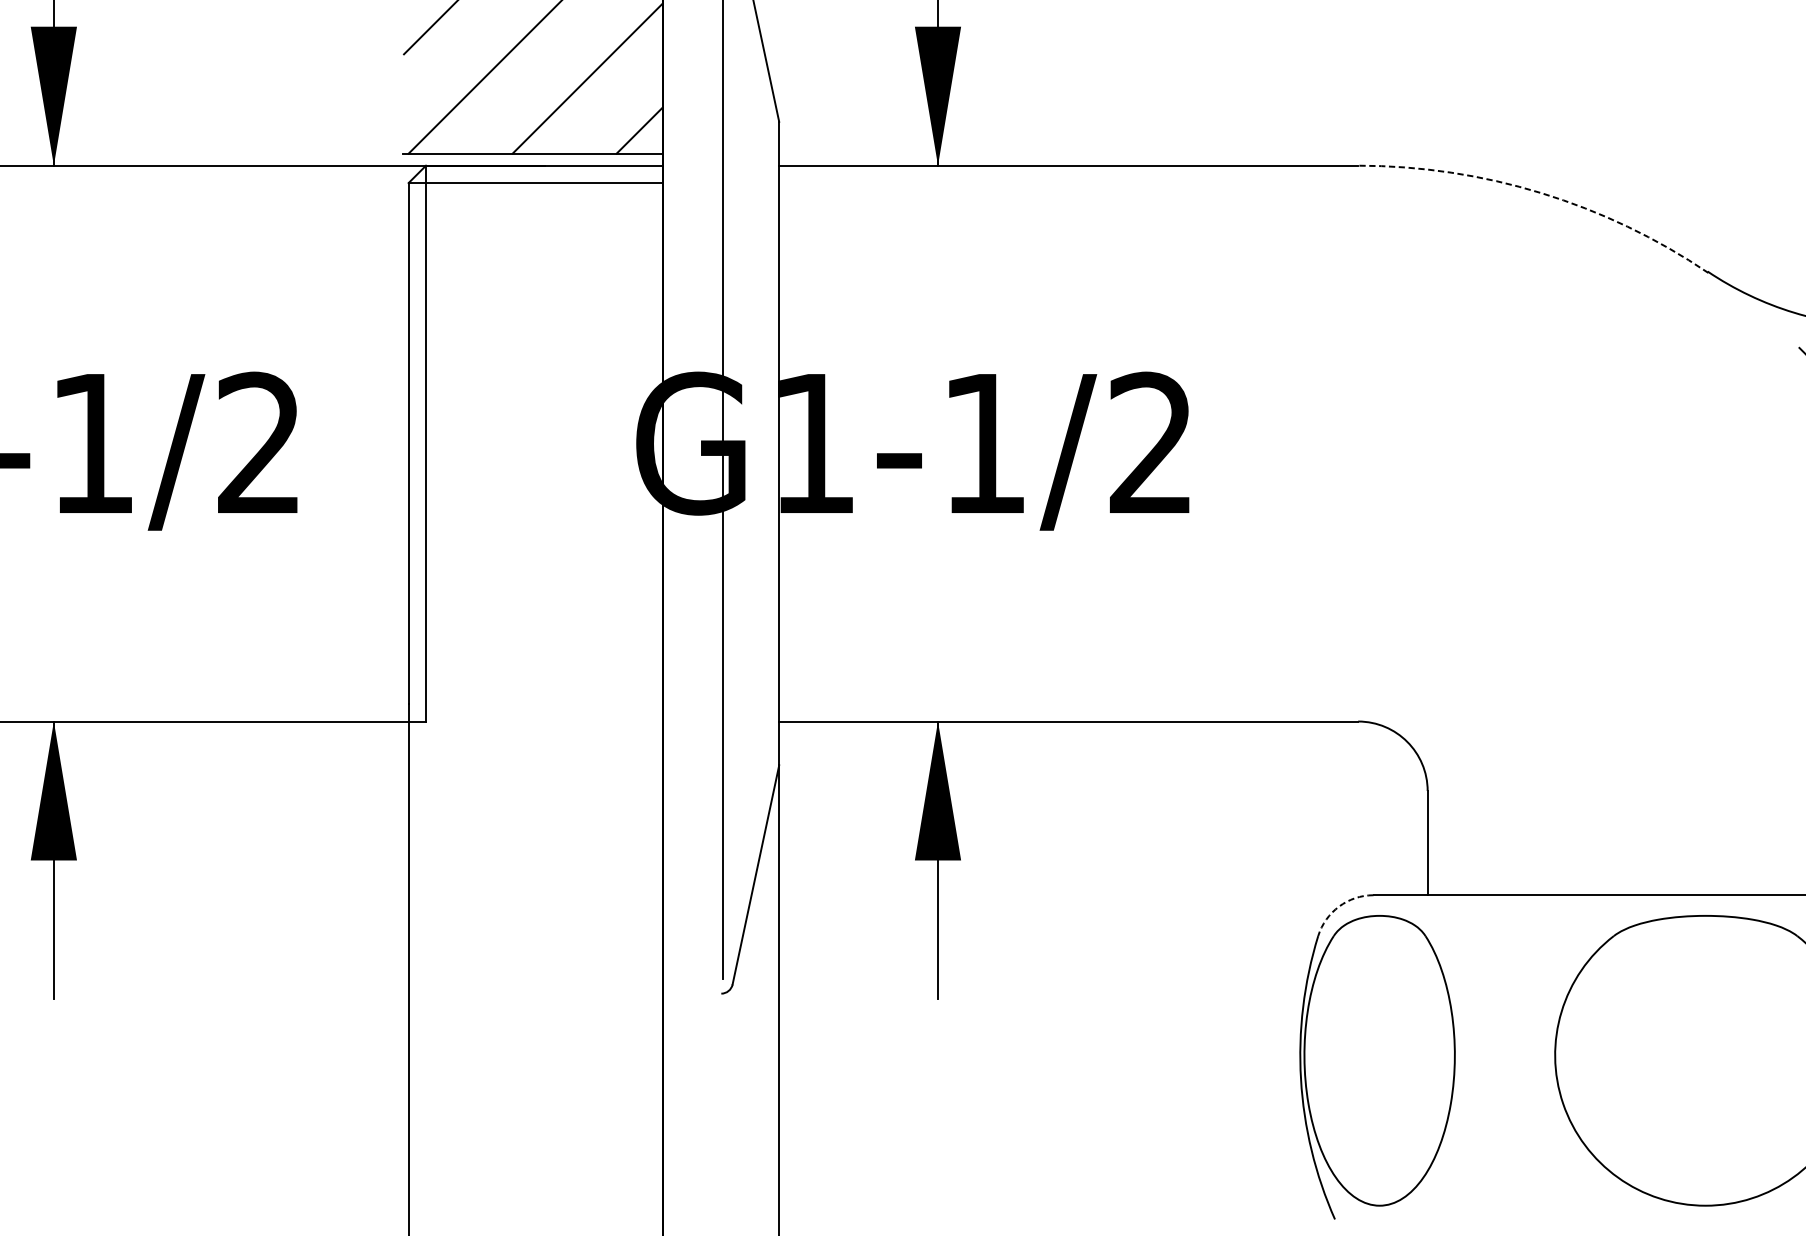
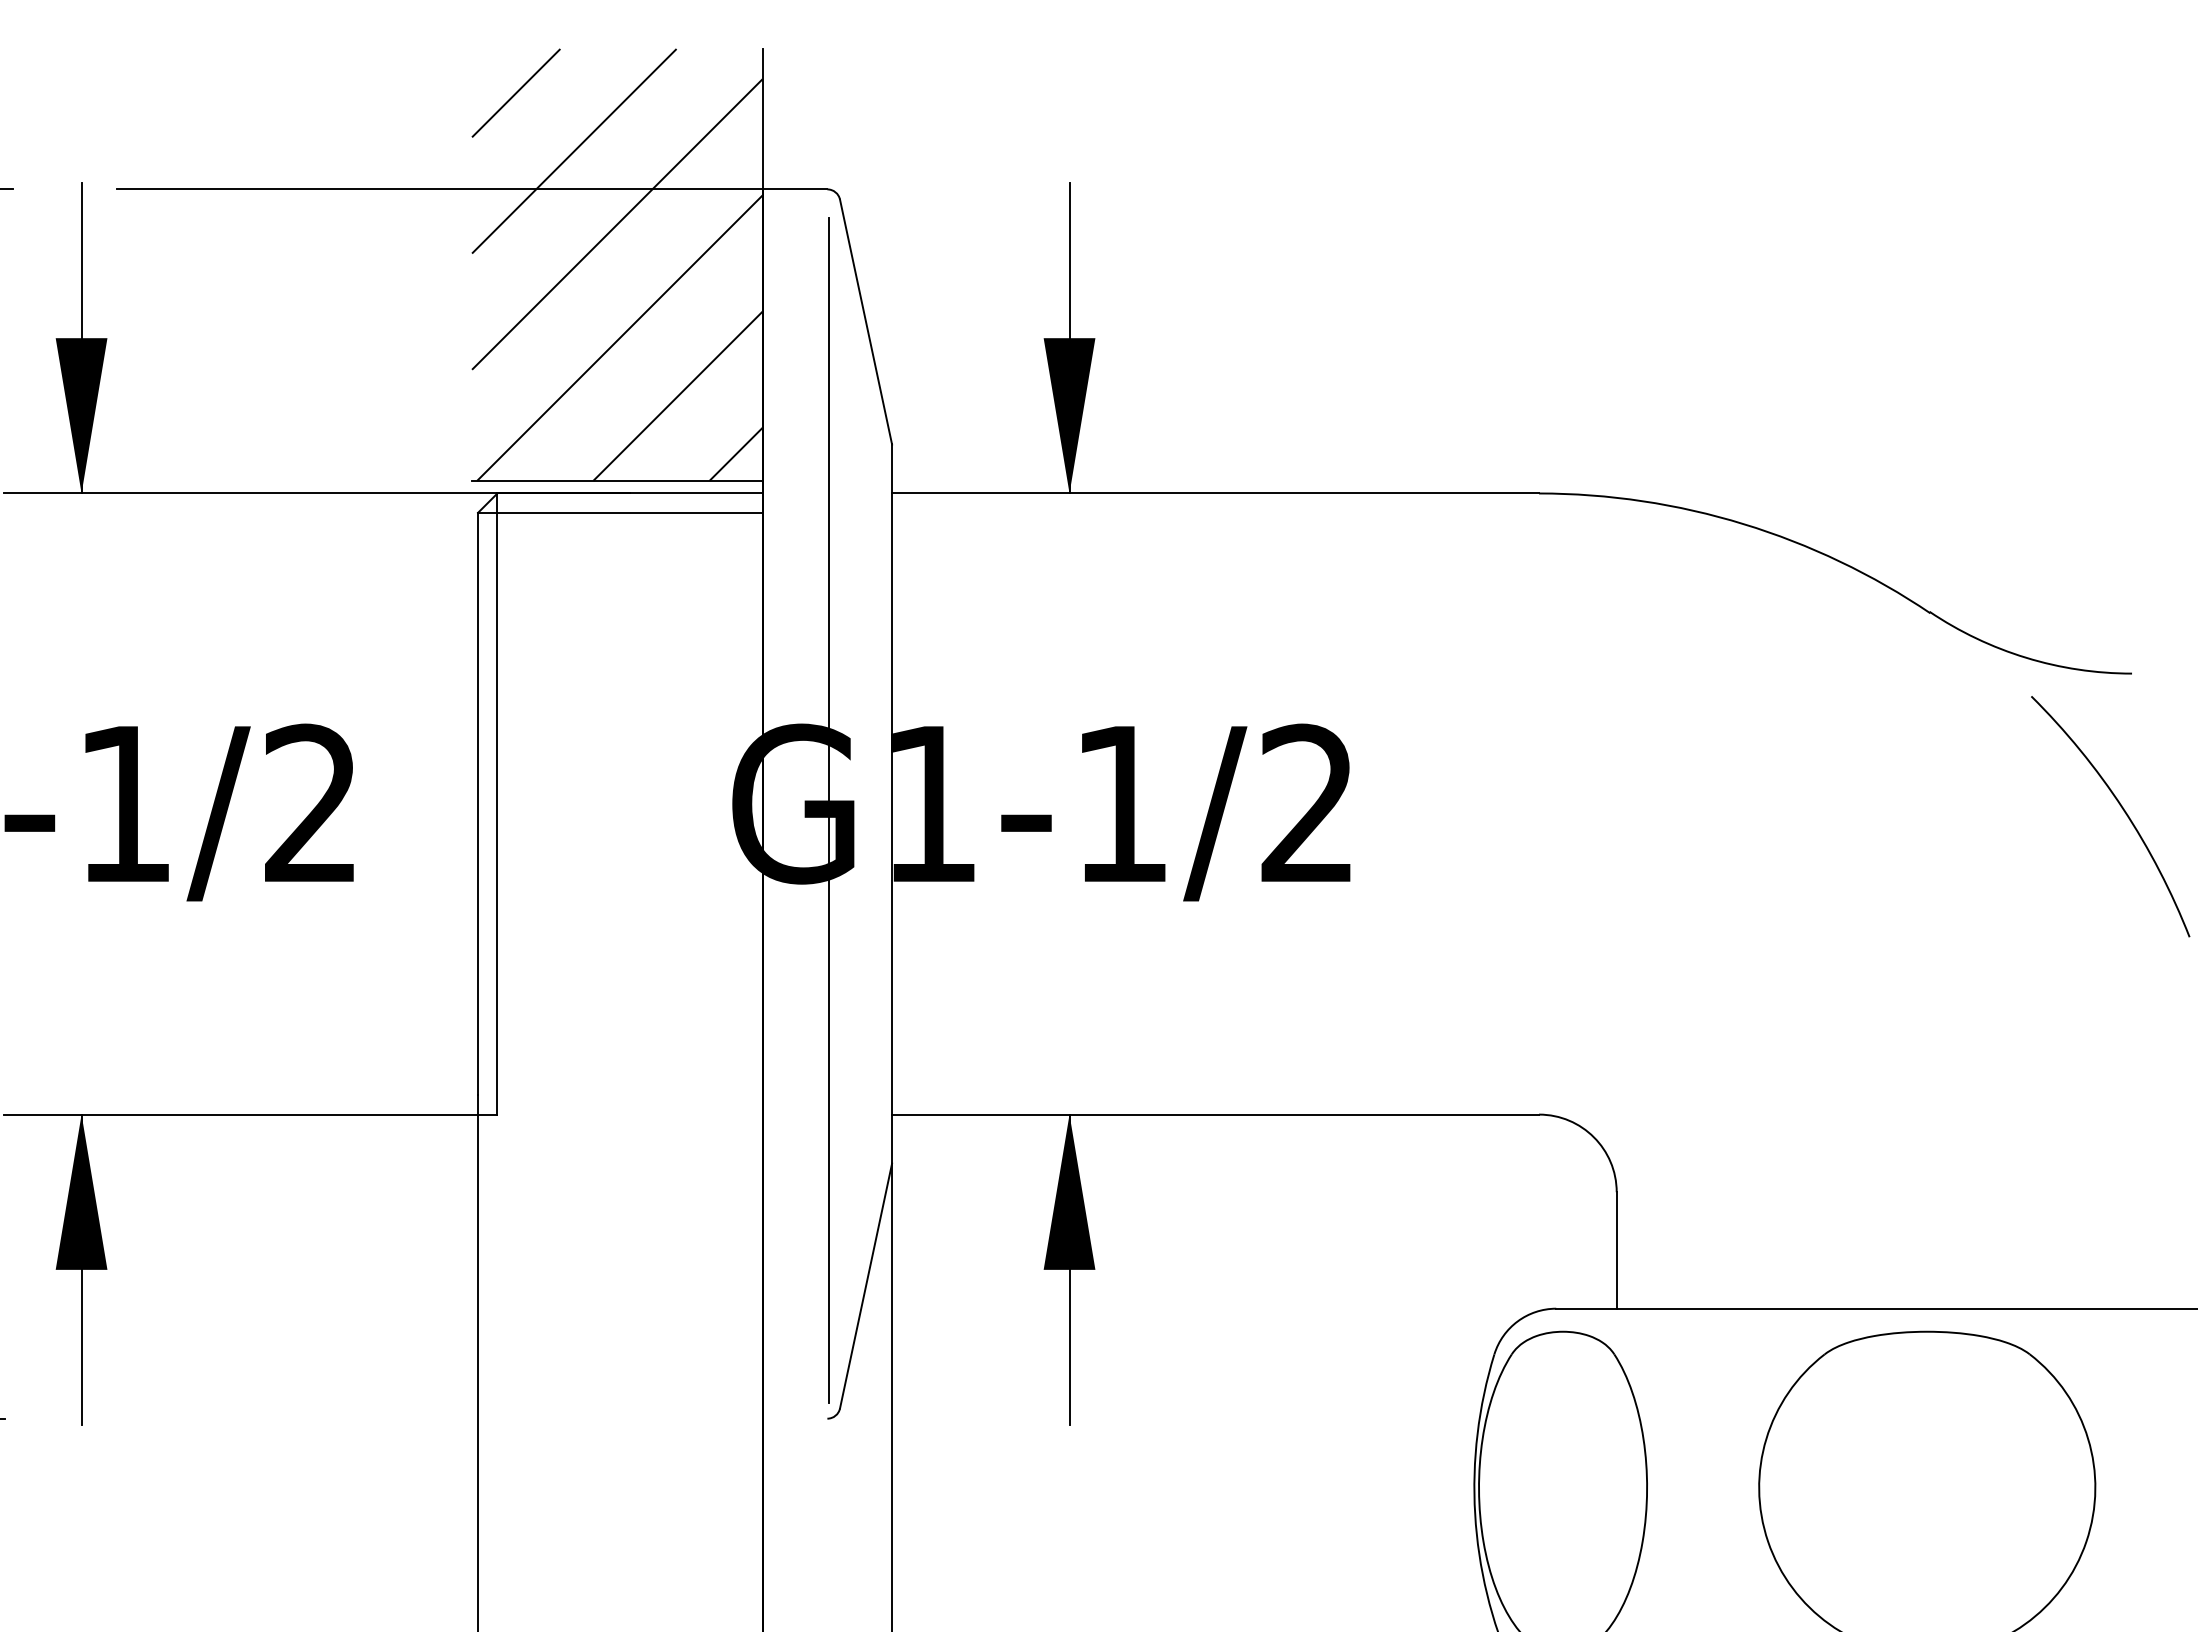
arc: (1541, 193) -> (1743, 524), dashed -> solid
arc: (1338, 906) -> (1517, 1321), dashed -> solid

